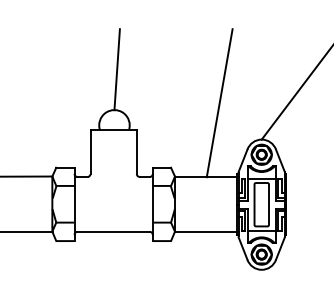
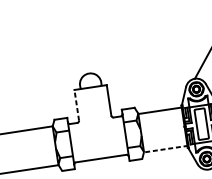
line: (116, 69) -> (86, 44), removed
line: (219, 103) -> (161, 57), removed
line: (90, 152) -> (76, 105), solid -> dashed
line: (206, 232) -> (166, 149), solid -> dashed

